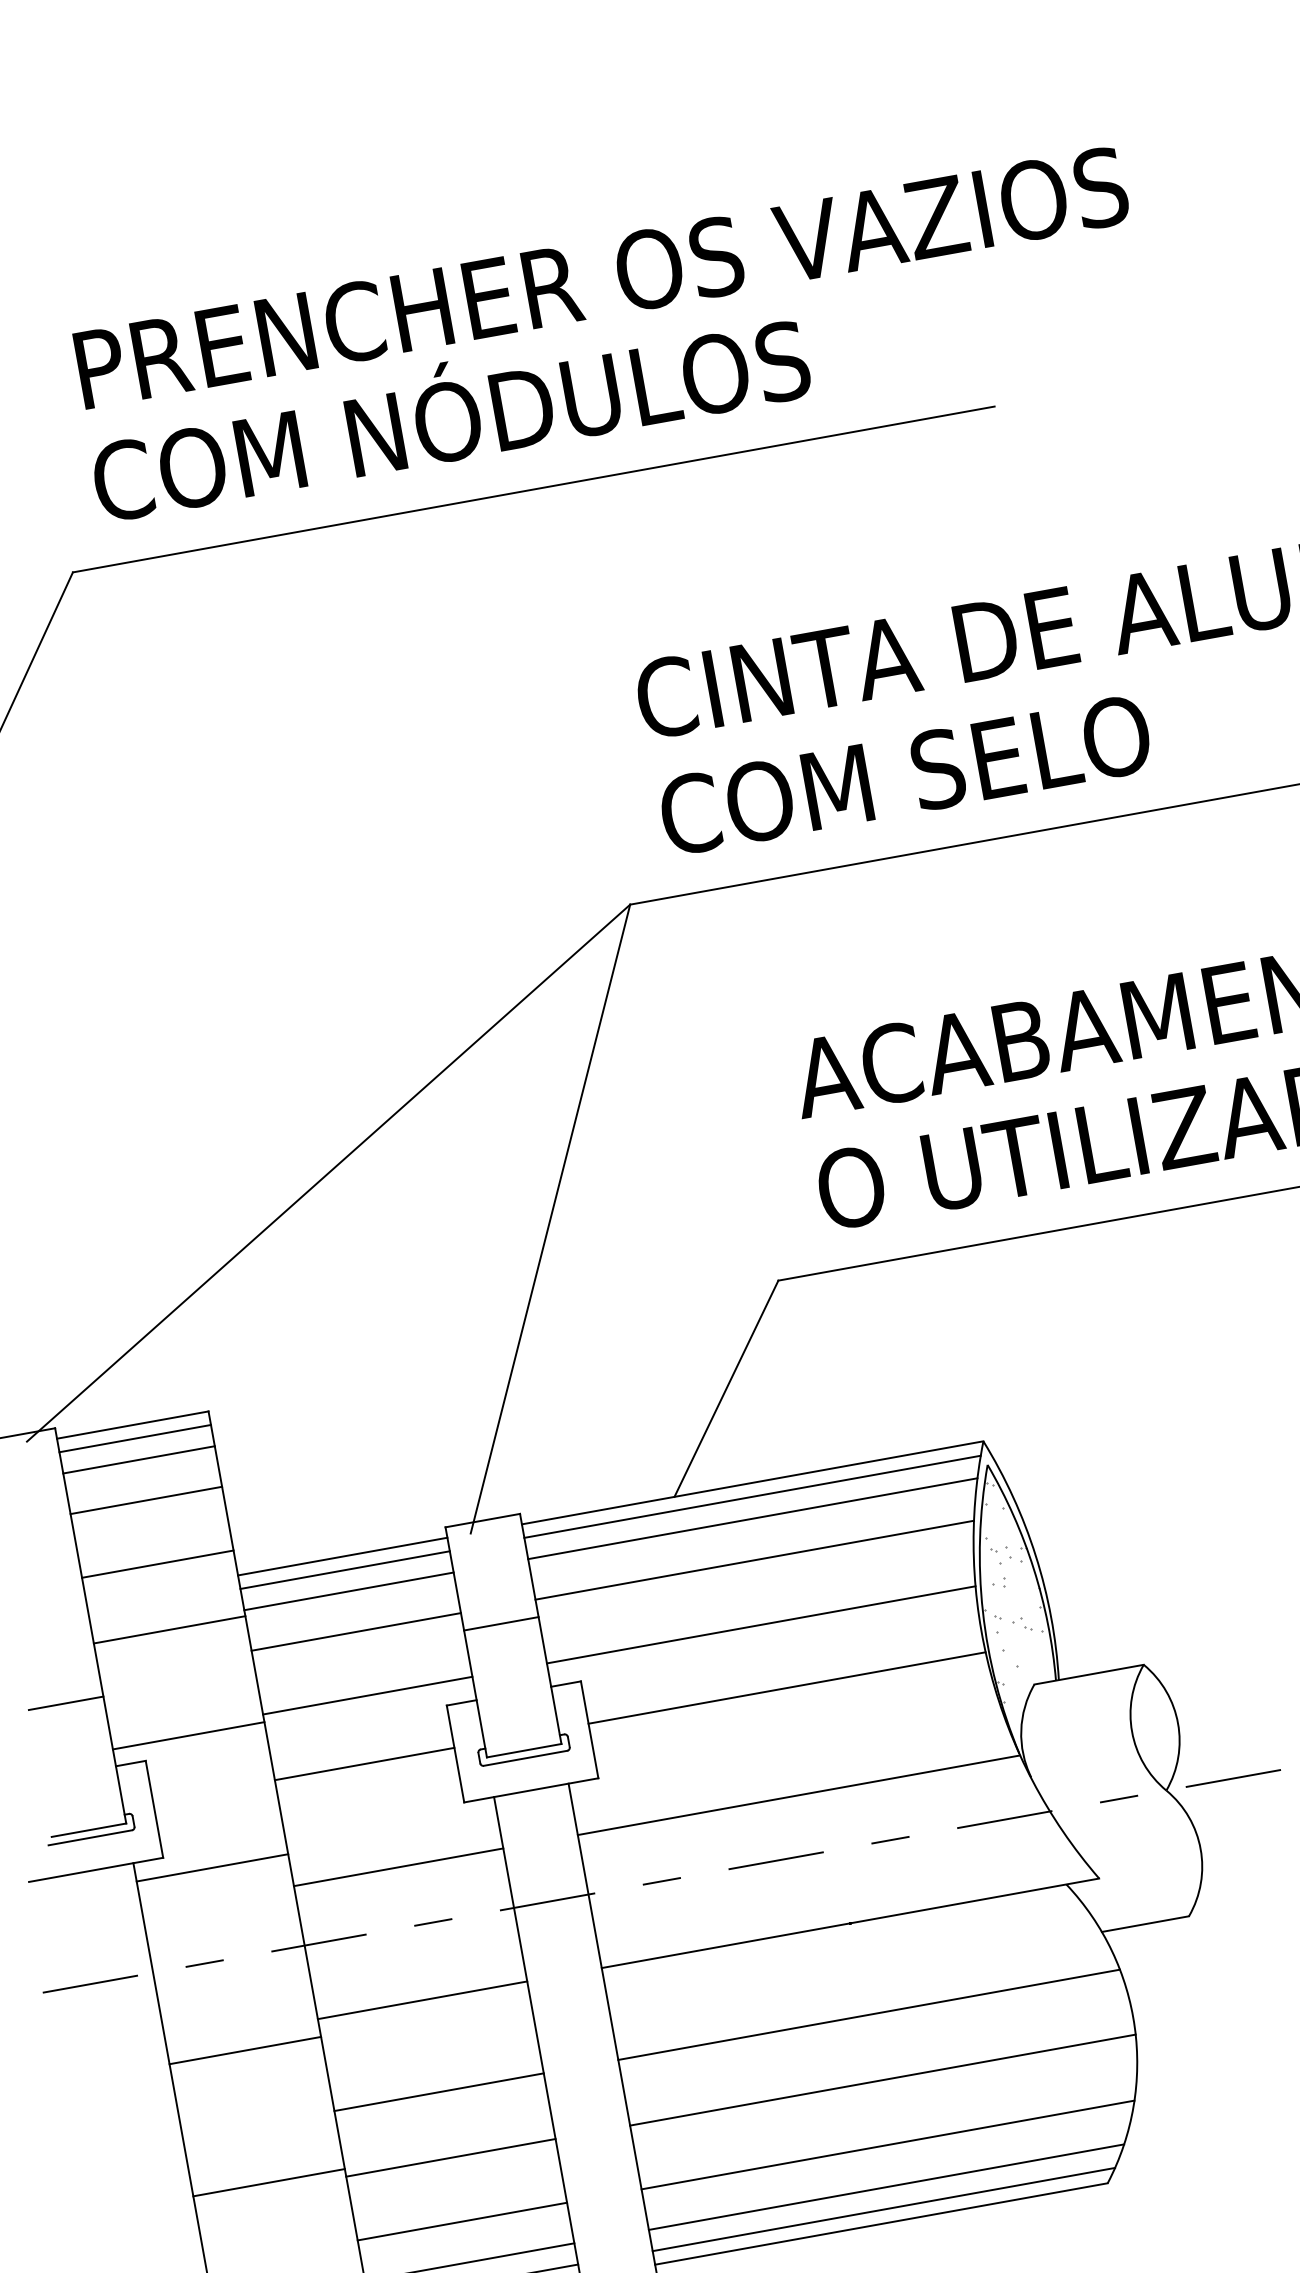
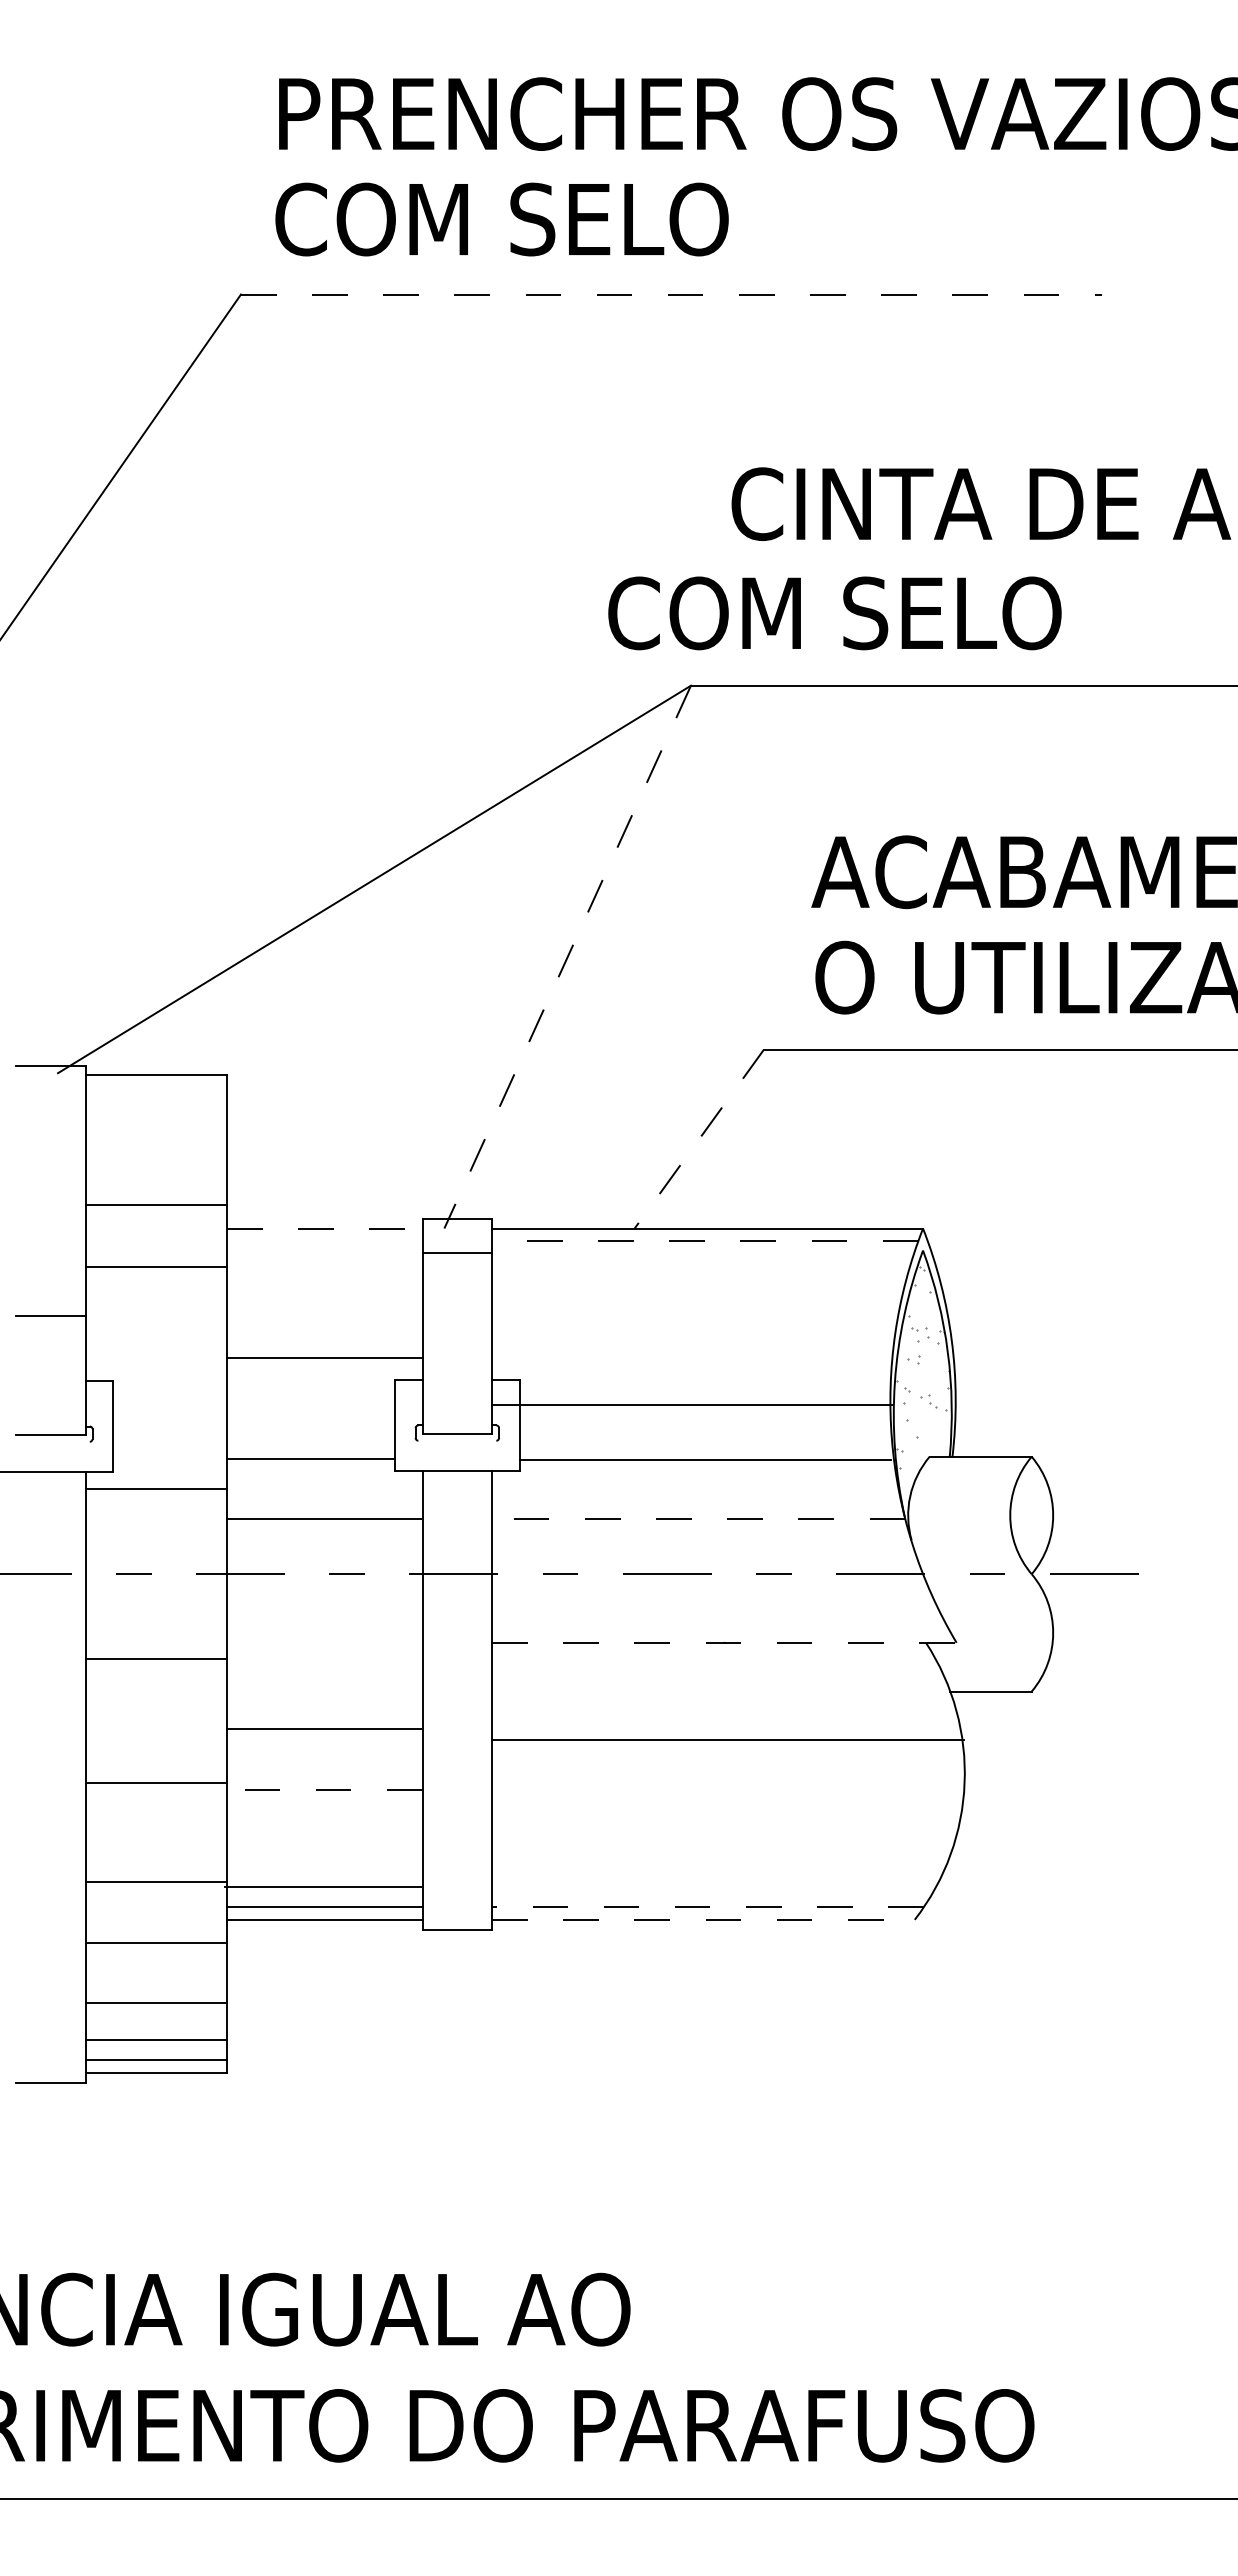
text: (574, 389) -> (724, 210), COM NÓDULOS -> COM SELO
line: (533, 489) -> (671, 294), solid -> dashed
text: (904, 775) -> (834, 613), moved
line: (550, 1219) -> (567, 957), solid -> dashed
line: (725, 1389) -> (698, 1139), solid -> dashed
line: (135, 1439) -> (156, 1088), removed
line: (139, 1459) -> (156, 1107), removed
line: (751, 1497) -> (704, 1241), solid -> dashed
line: (146, 1500) -> (156, 1145), removed
line: (752, 1519) -> (701, 1261), removed
line: (342, 1556) -> (324, 1228), solid -> dashed
line: (754, 1559) -> (696, 1298), removed
line: (344, 1570) -> (324, 1241), removed
line: (348, 1591) -> (324, 1261), removed
line: (501, 1624) -> (457, 1253), moved
line: (761, 1624) -> (692, 1405), moved
line: (355, 1631) -> (324, 1298), removed
line: (787, 1687) -> (705, 1459), moved
line: (188, 1735) -> (156, 1365), removed
line: (525, 1758) -> (457, 1440), removed
line: (364, 1763) -> (310, 1458), moved
line: (798, 1795) -> (698, 1518), solid -> dashed
line: (89, 1837) -> (50, 1441), removed
line: (850, 1922) -> (724, 1642), solid -> dashed
line: (422, 2000) -> (324, 1642), removed
line: (869, 2014) -> (726, 1728), removed
line: (883, 2079) -> (728, 1739), moved
line: (888, 2145) -> (722, 1849), removed
line: (450, 2157) -> (324, 1789), solid -> dashed
line: (885, 2187) -> (713, 1887), removed
line: (884, 2209) -> (708, 1907), solid -> dashed
line: (462, 2221) -> (324, 1849), removed
line: (881, 2223) -> (703, 1919), solid -> dashed

